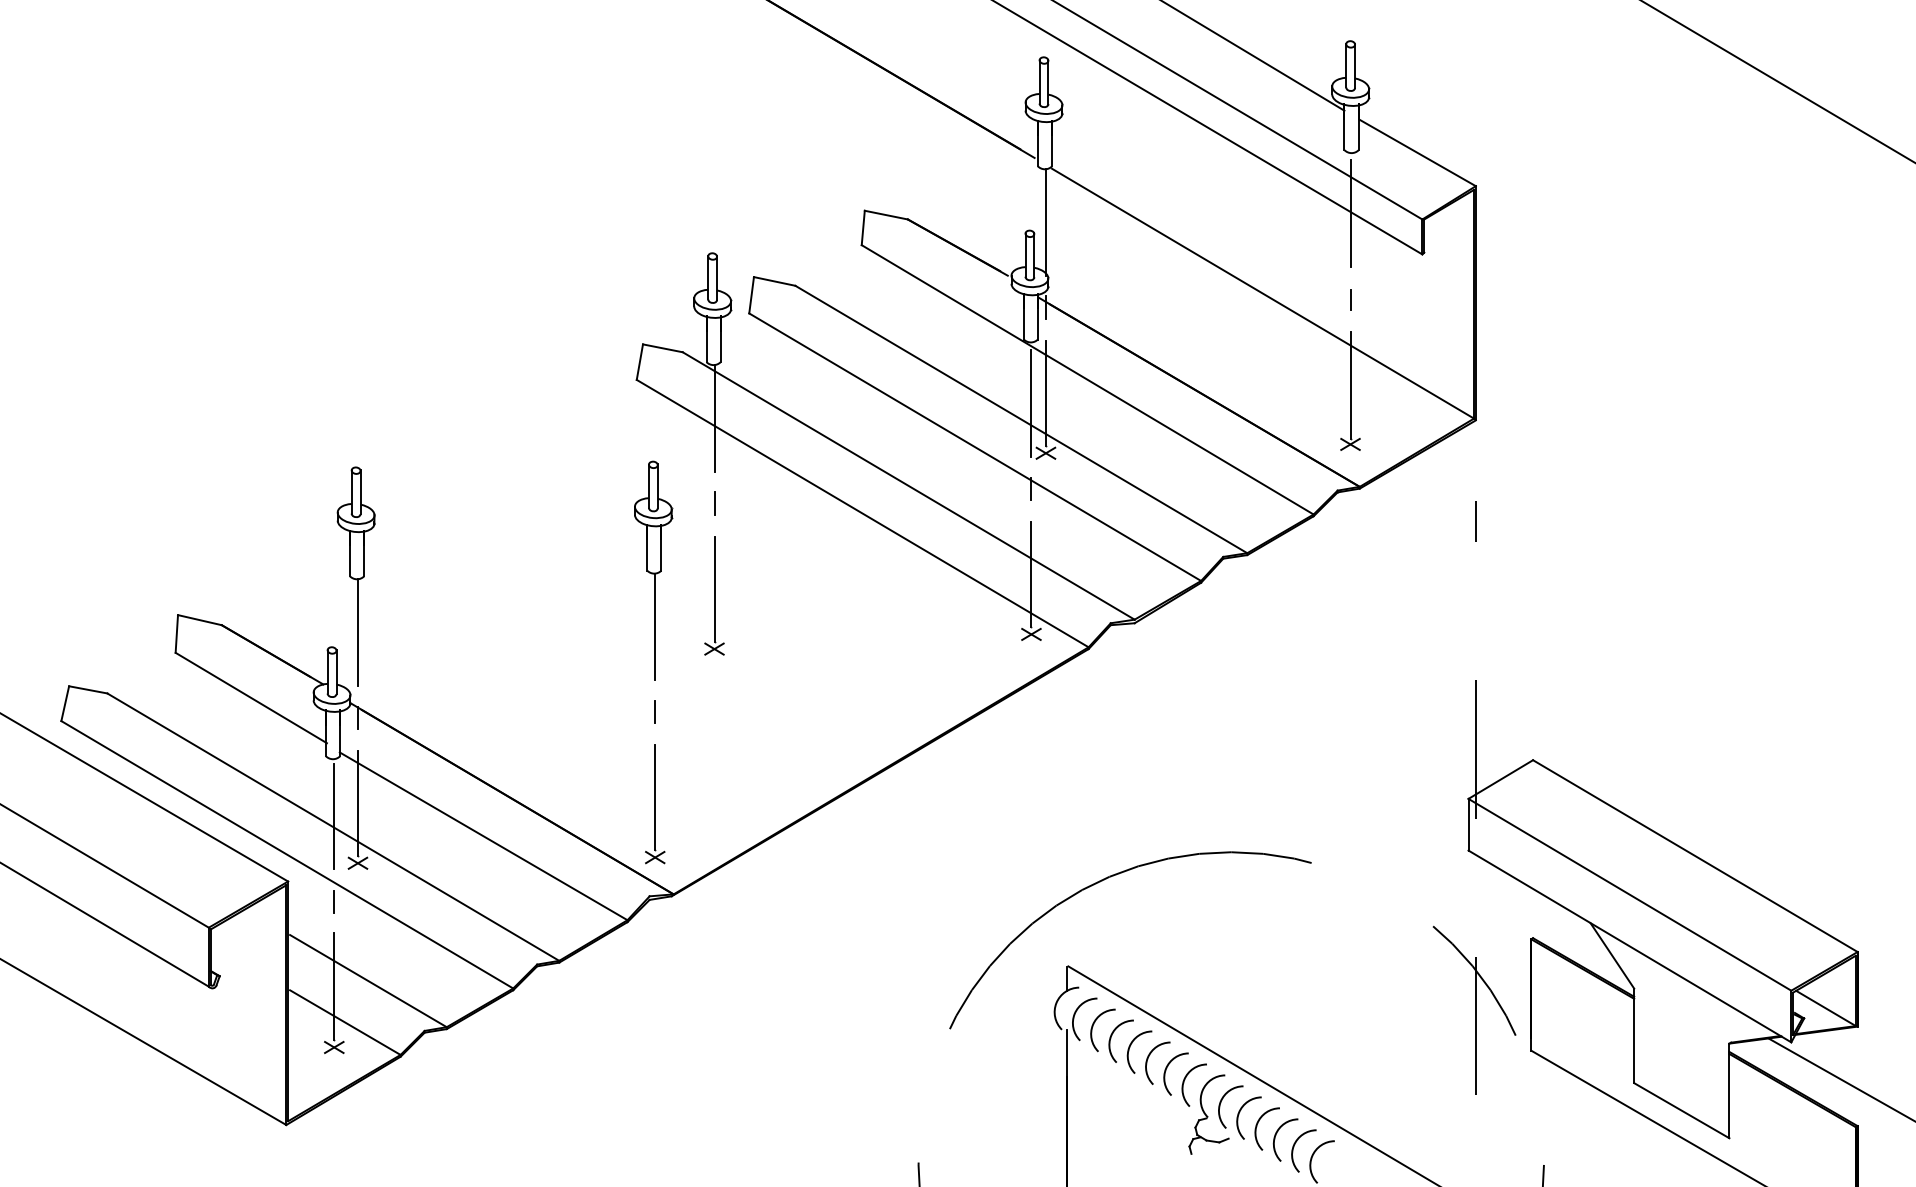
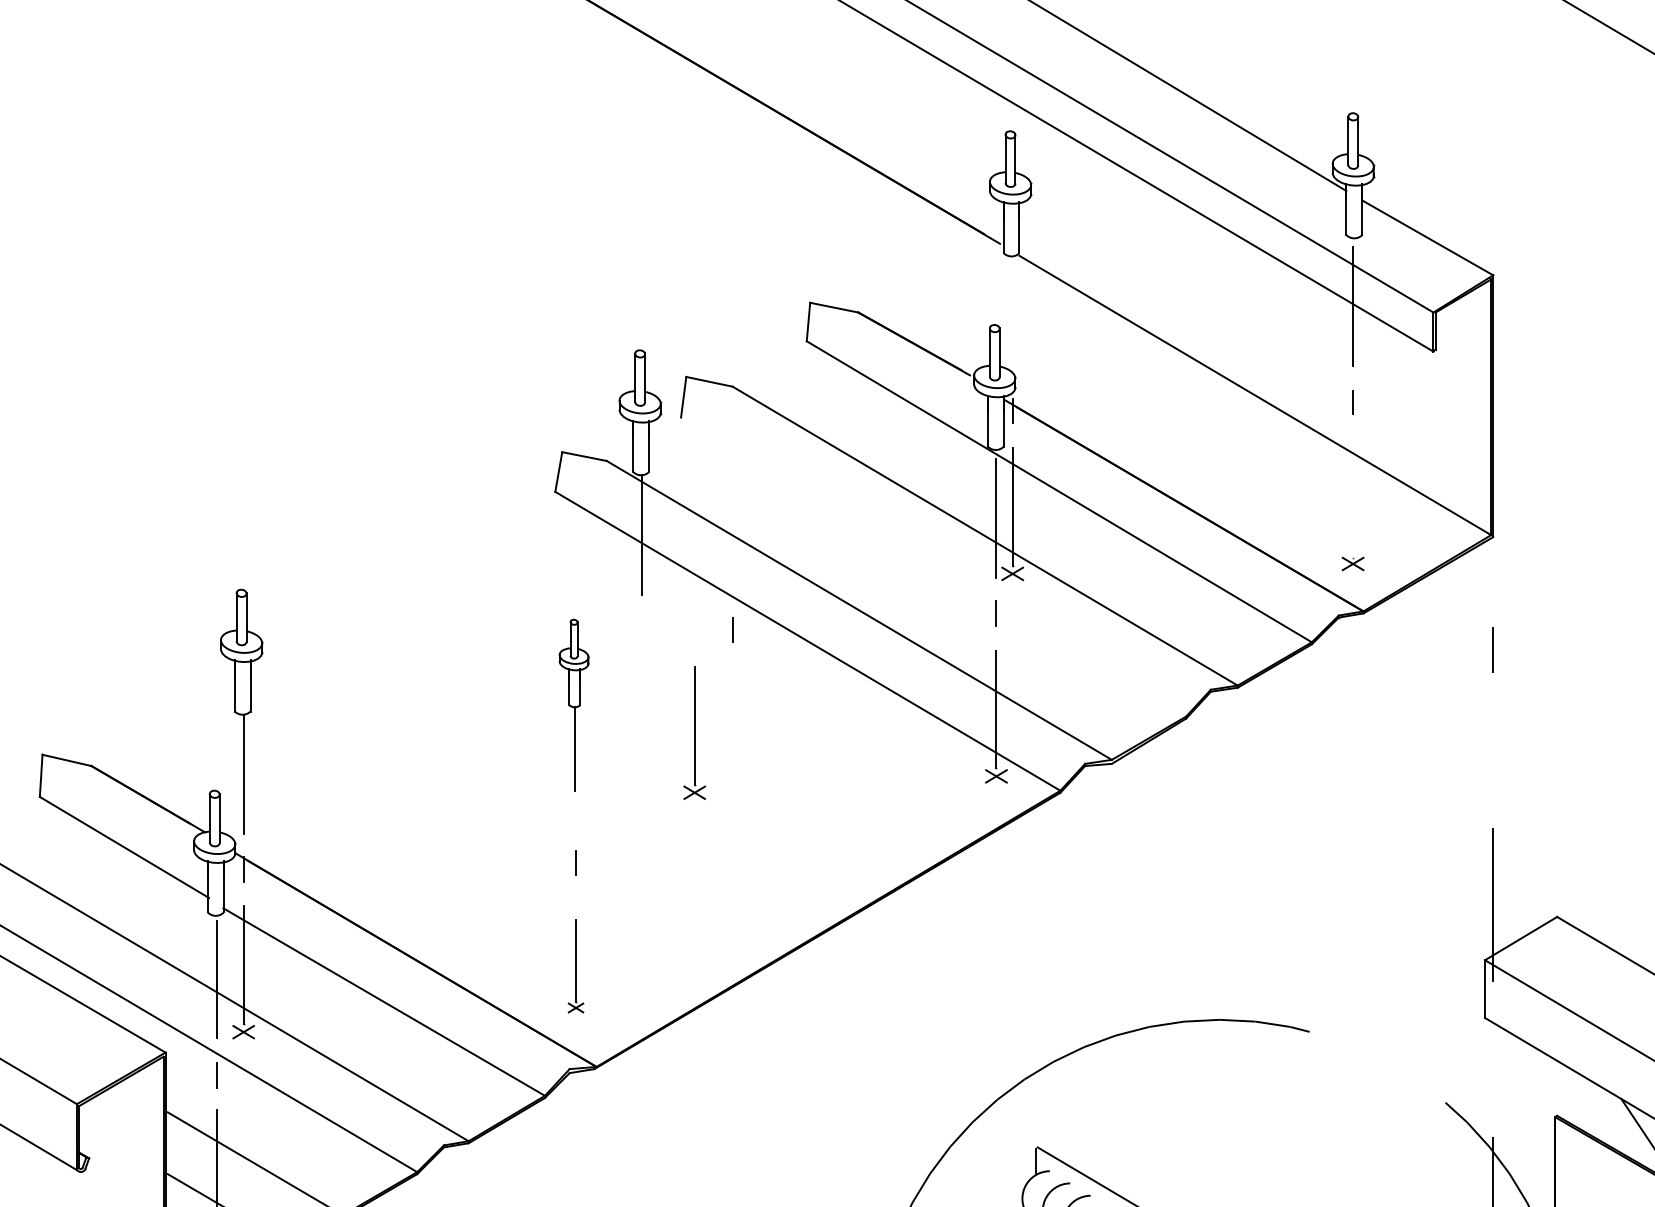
line: (1045, 222) -> (1012, 315), removed
line: (1350, 384) -> (1353, 496), removed
line: (975, 446) -> (933, 566), removed
line: (714, 503) -> (732, 630), moved
part: (653, 570) -> (574, 704), size x0.7
part: (714, 595) -> (694, 732), moved
part: (655, 804) -> (576, 966), size x0.7

